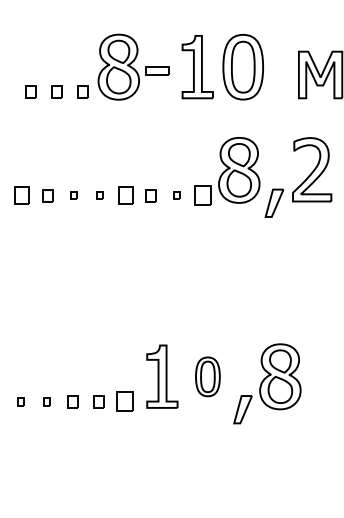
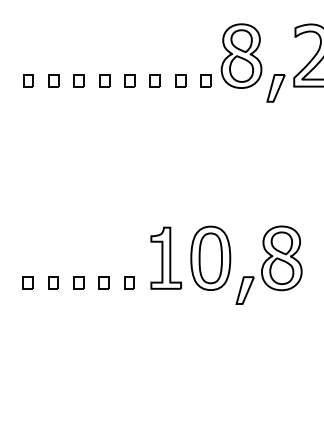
part: (21, 195) -> (28, 80), size x0.71
part: (73, 195) -> (79, 80), size x1.67
part: (99, 195) -> (104, 80), size x1.67
part: (124, 195) -> (129, 80), size x0.71
part: (176, 195) -> (180, 80), size x1.67
part: (202, 195) -> (205, 80), size x0.62
part: (207, 376) -> (210, 258), size x1.67
part: (20, 401) -> (27, 282), size x1.67
part: (46, 401) -> (52, 282), size x1.67
part: (124, 401) -> (129, 282), size x0.62

